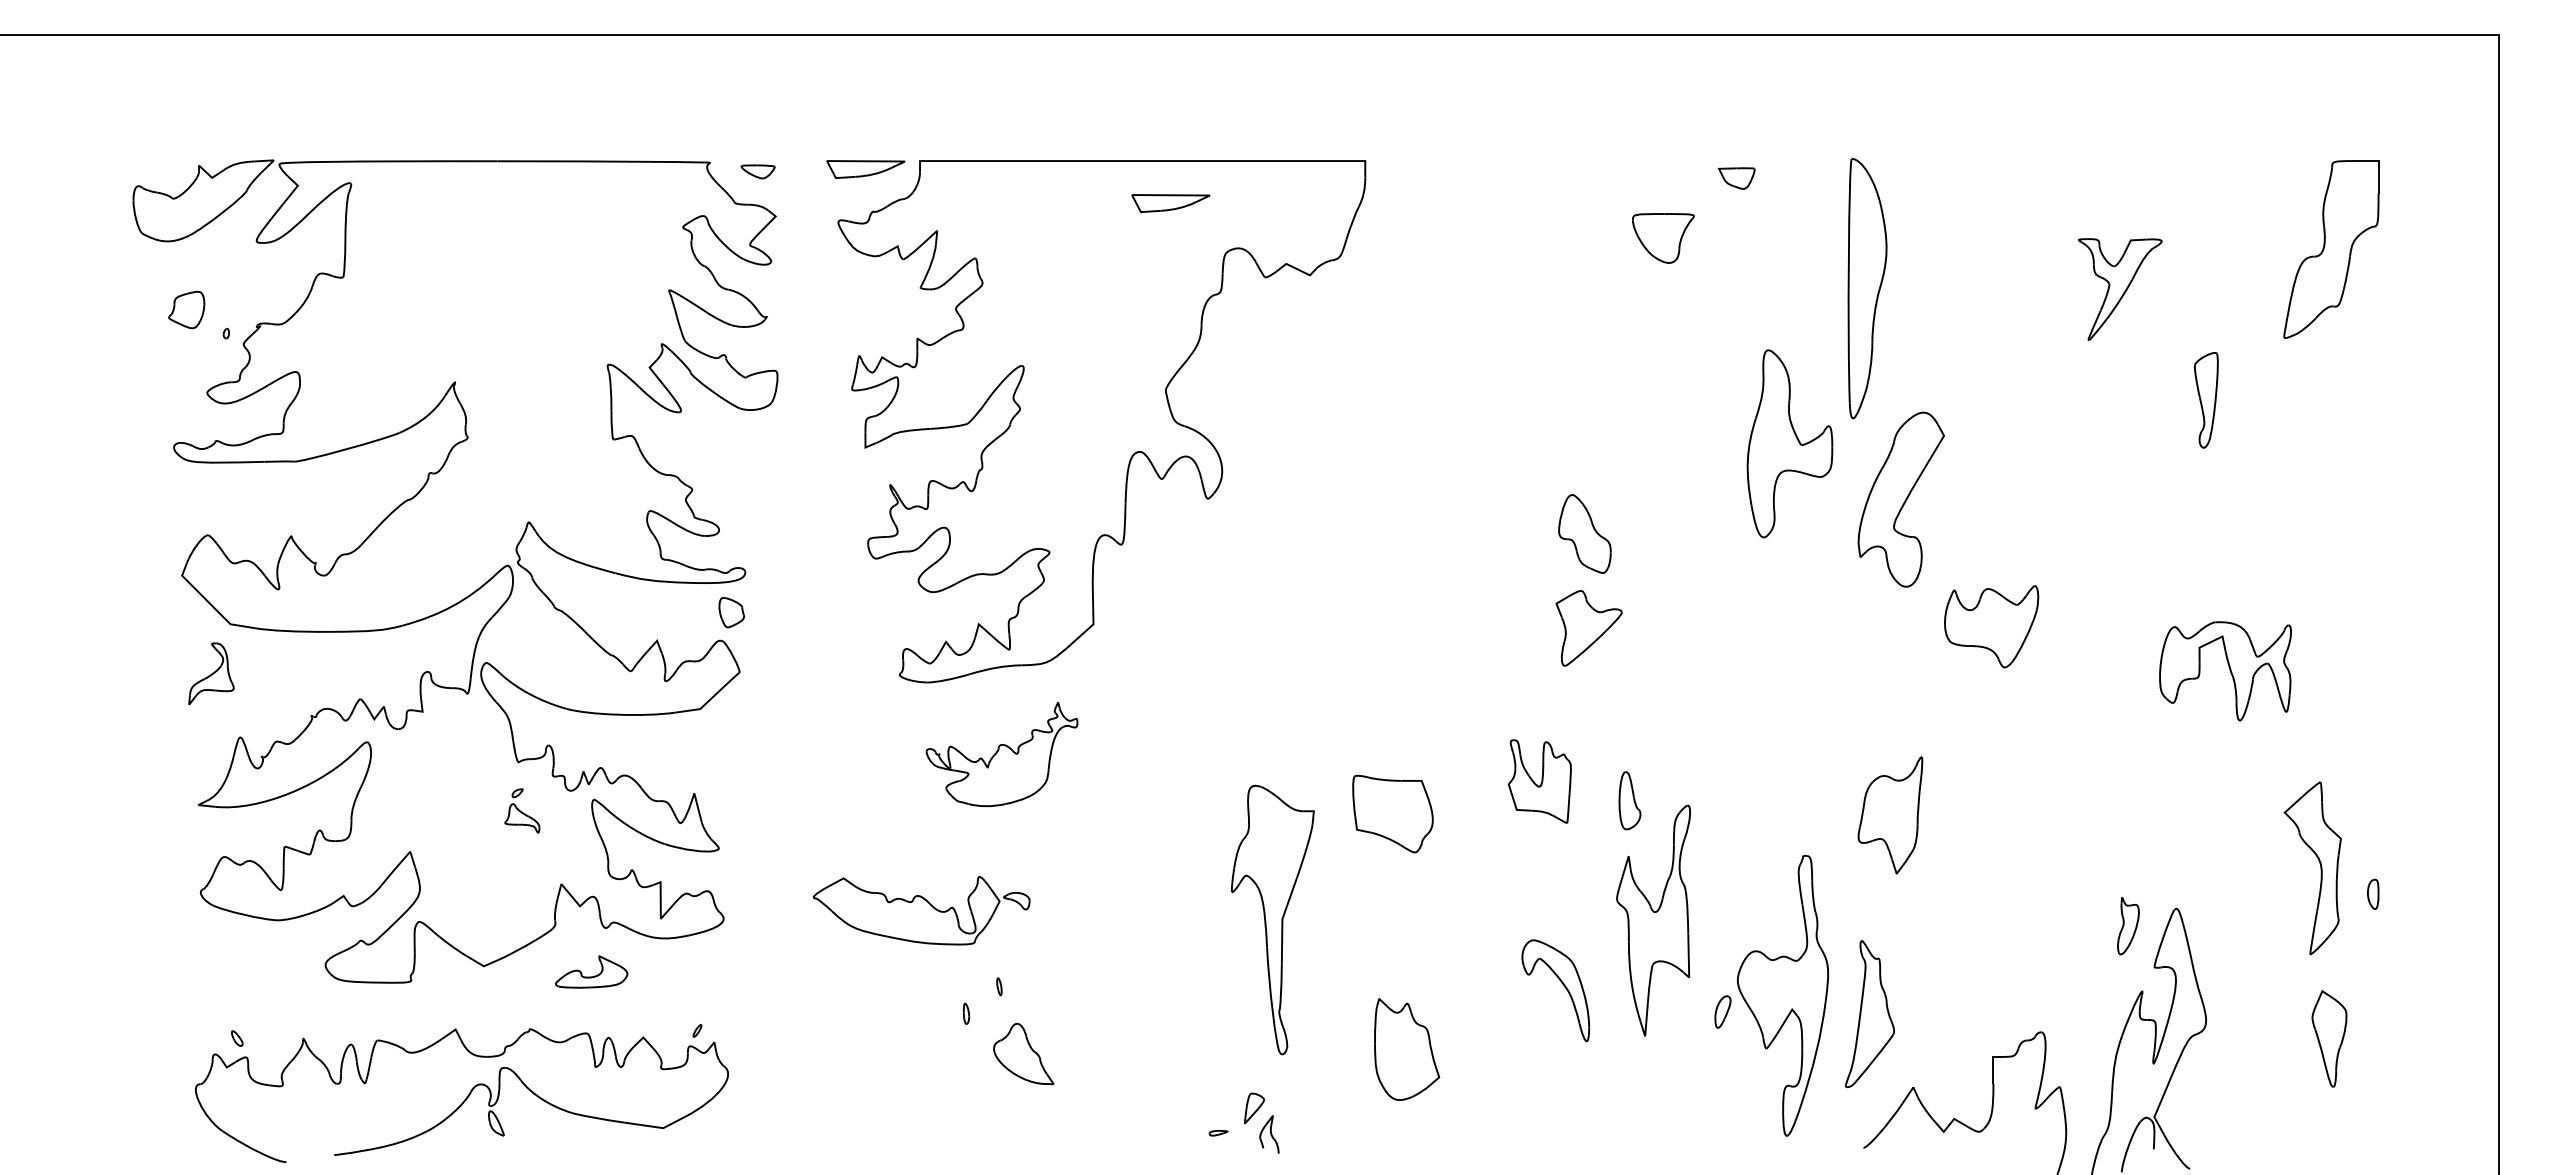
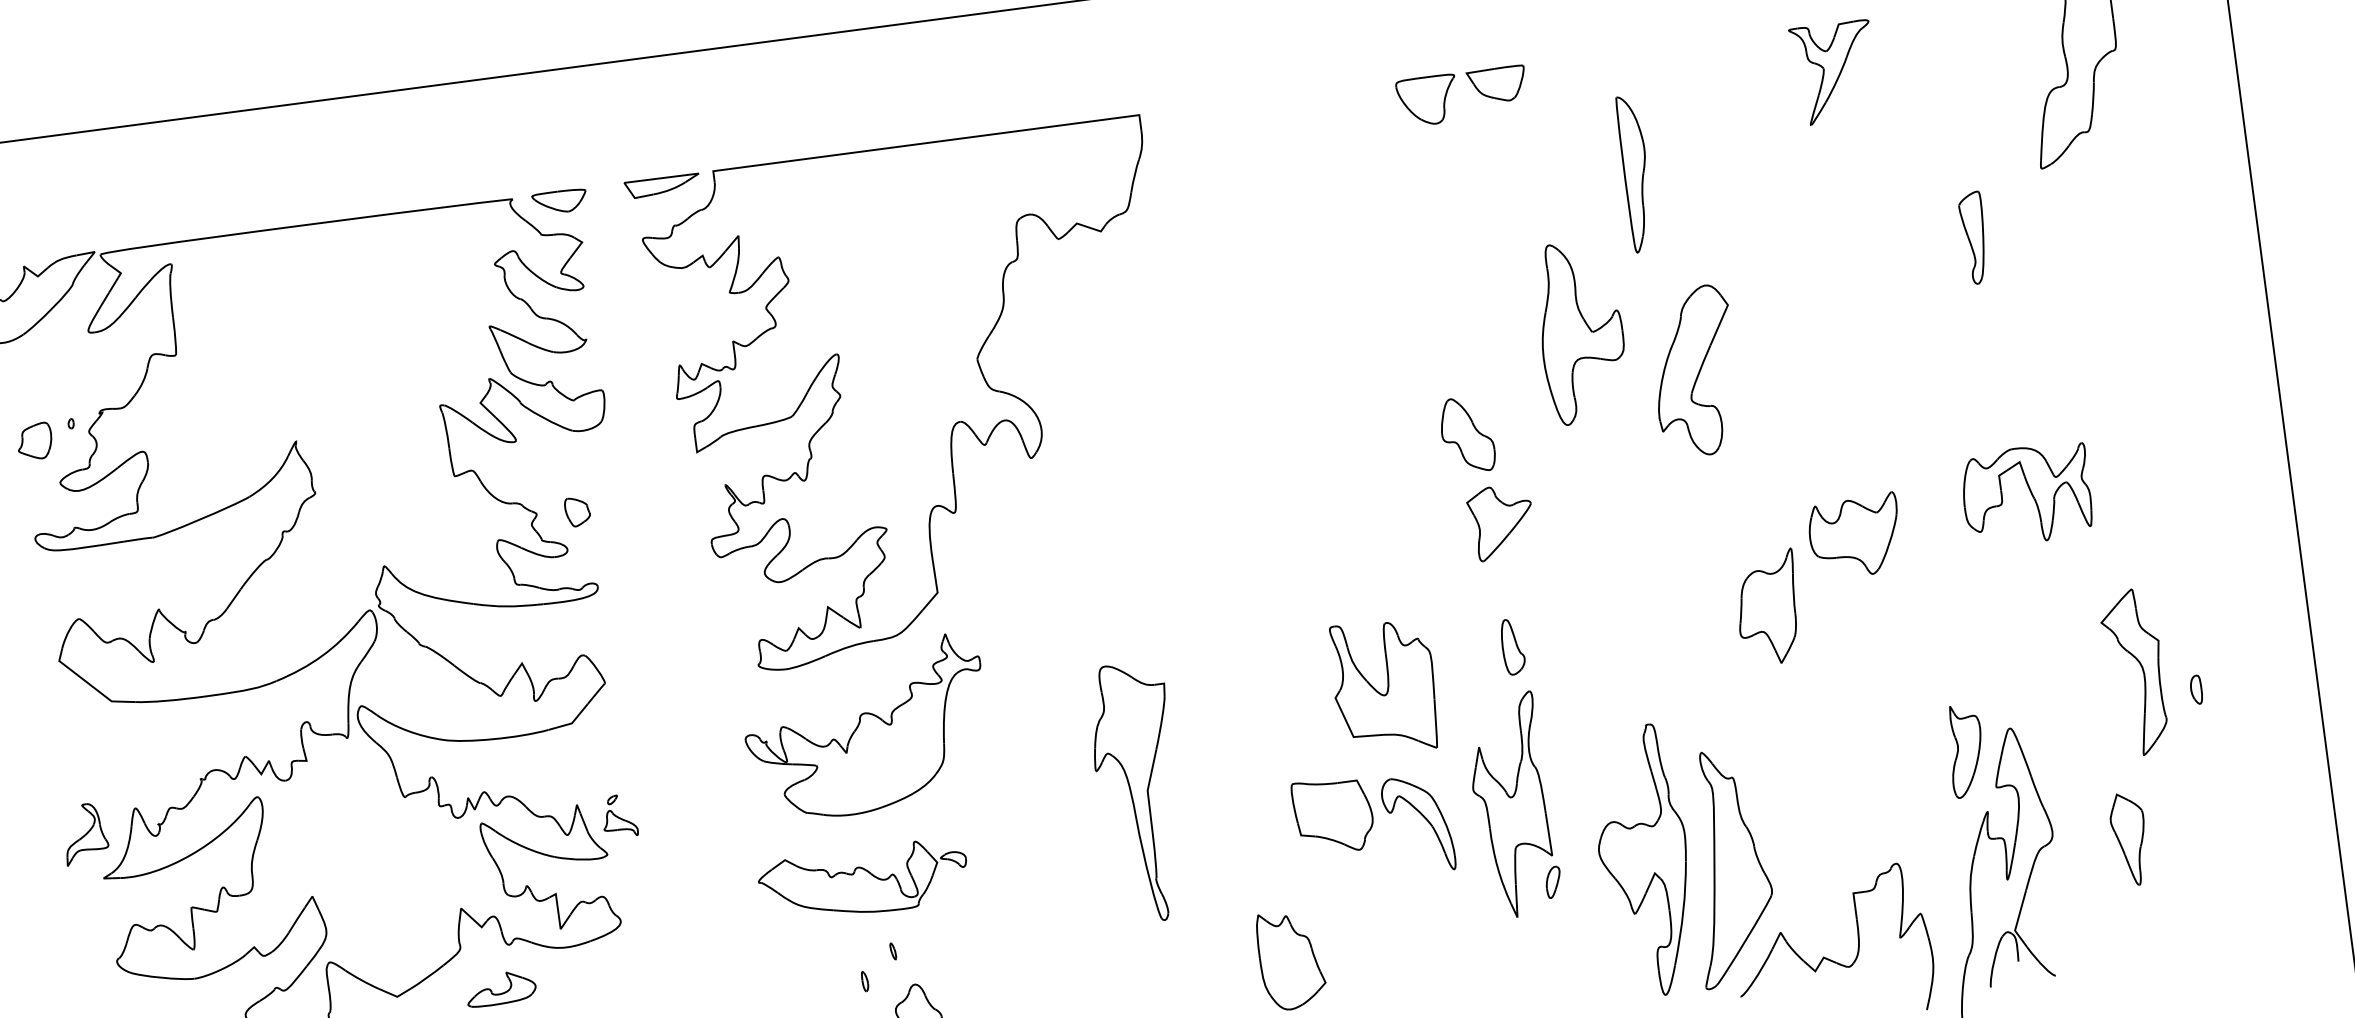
part: (757, 171) -> (559, 201), size x1.67
part: (1736, 178) -> (1496, 85), size x1.67
part: (1170, 203) -> (958, 180), removed
part: (1663, 238) -> (1427, 100), moved
part: (1867, 288) -> (1636, 173), size x0.62
part: (2120, 289) -> (1835, 72), moved
part: (186, 310) -> (34, 442), moved
part: (1584, 533) -> (1466, 434), moved
part: (731, 612) -> (577, 511), moved
part: (1991, 626) -> (1855, 536), moved
part: (1588, 628) -> (1500, 522), moved
part: (211, 673) -> (85, 833), moved
part: (1001, 754) -> (866, 728), size x1.67
part: (1539, 781) -> (1384, 686), size x1.67
part: (1629, 800) -> (1512, 646), moved
part: (522, 810) -> (619, 815), moved
part: (1392, 813) -> (1333, 815), moved
part: (1890, 815) -> (1768, 608), moved
part: (921, 910) -> (863, 881), moved
part: (1272, 919) -> (1138, 792), moved
part: (2128, 925) -> (1966, 750), size x1.67
part: (1561, 983) -> (1422, 817), moved
part: (1722, 1011) -> (1553, 881), moved
part: (1869, 1013) -> (1729, 867), size x1.67
part: (2329, 1038) -> (2129, 839), moved

